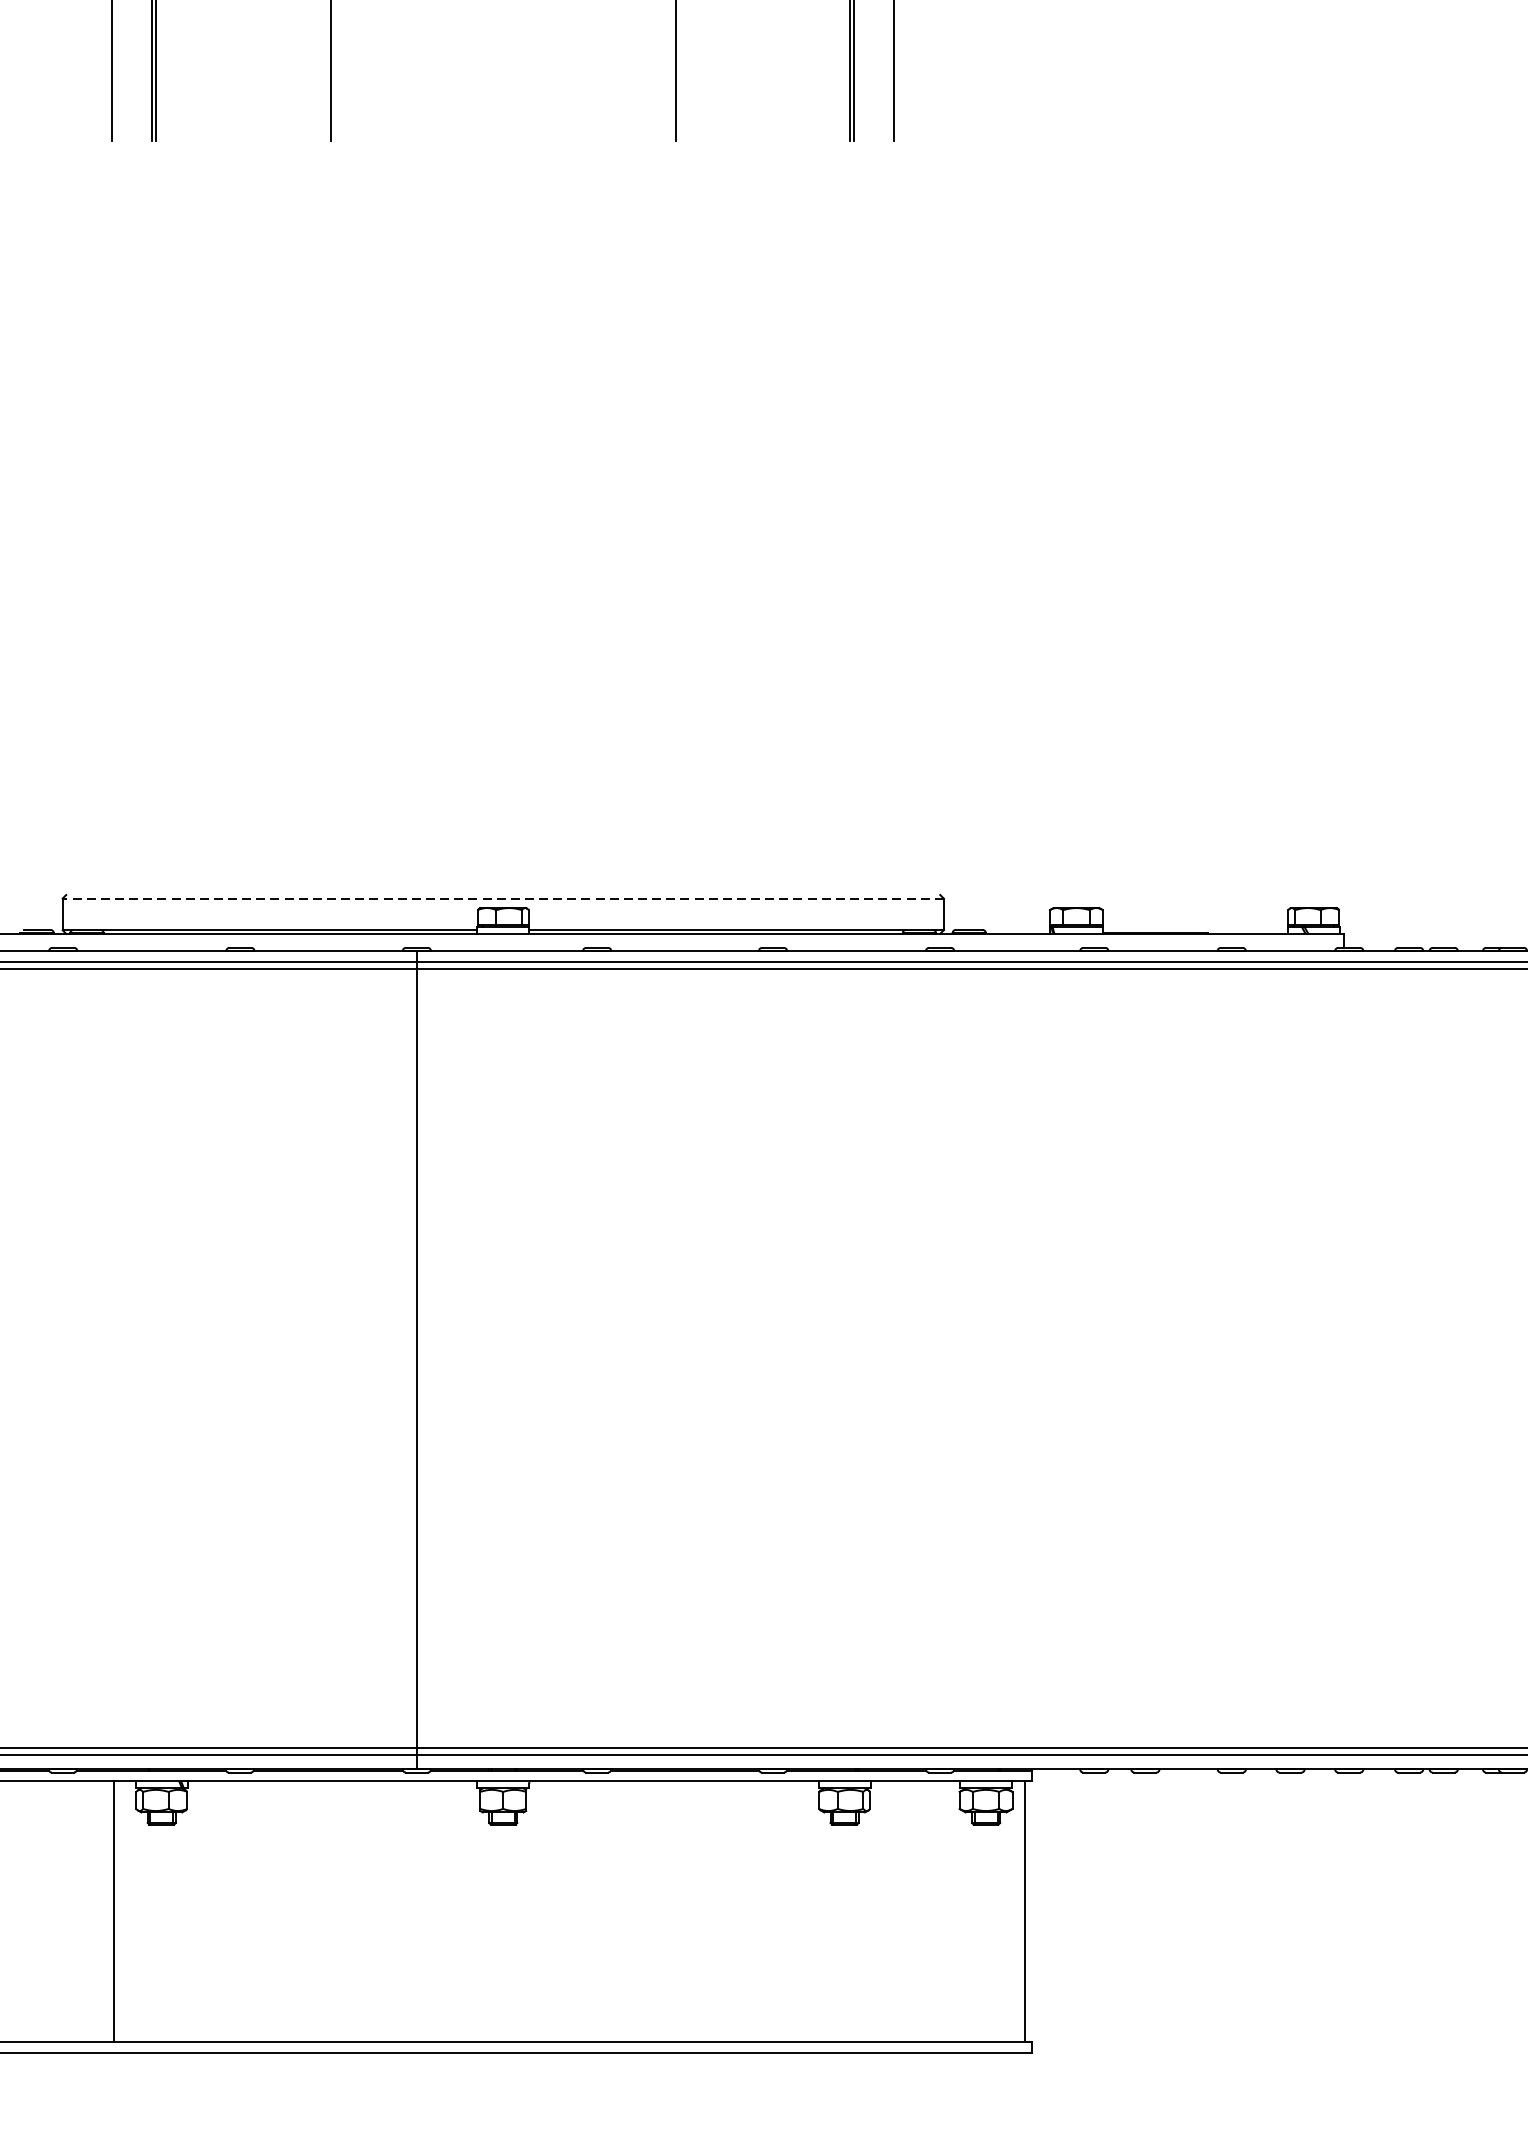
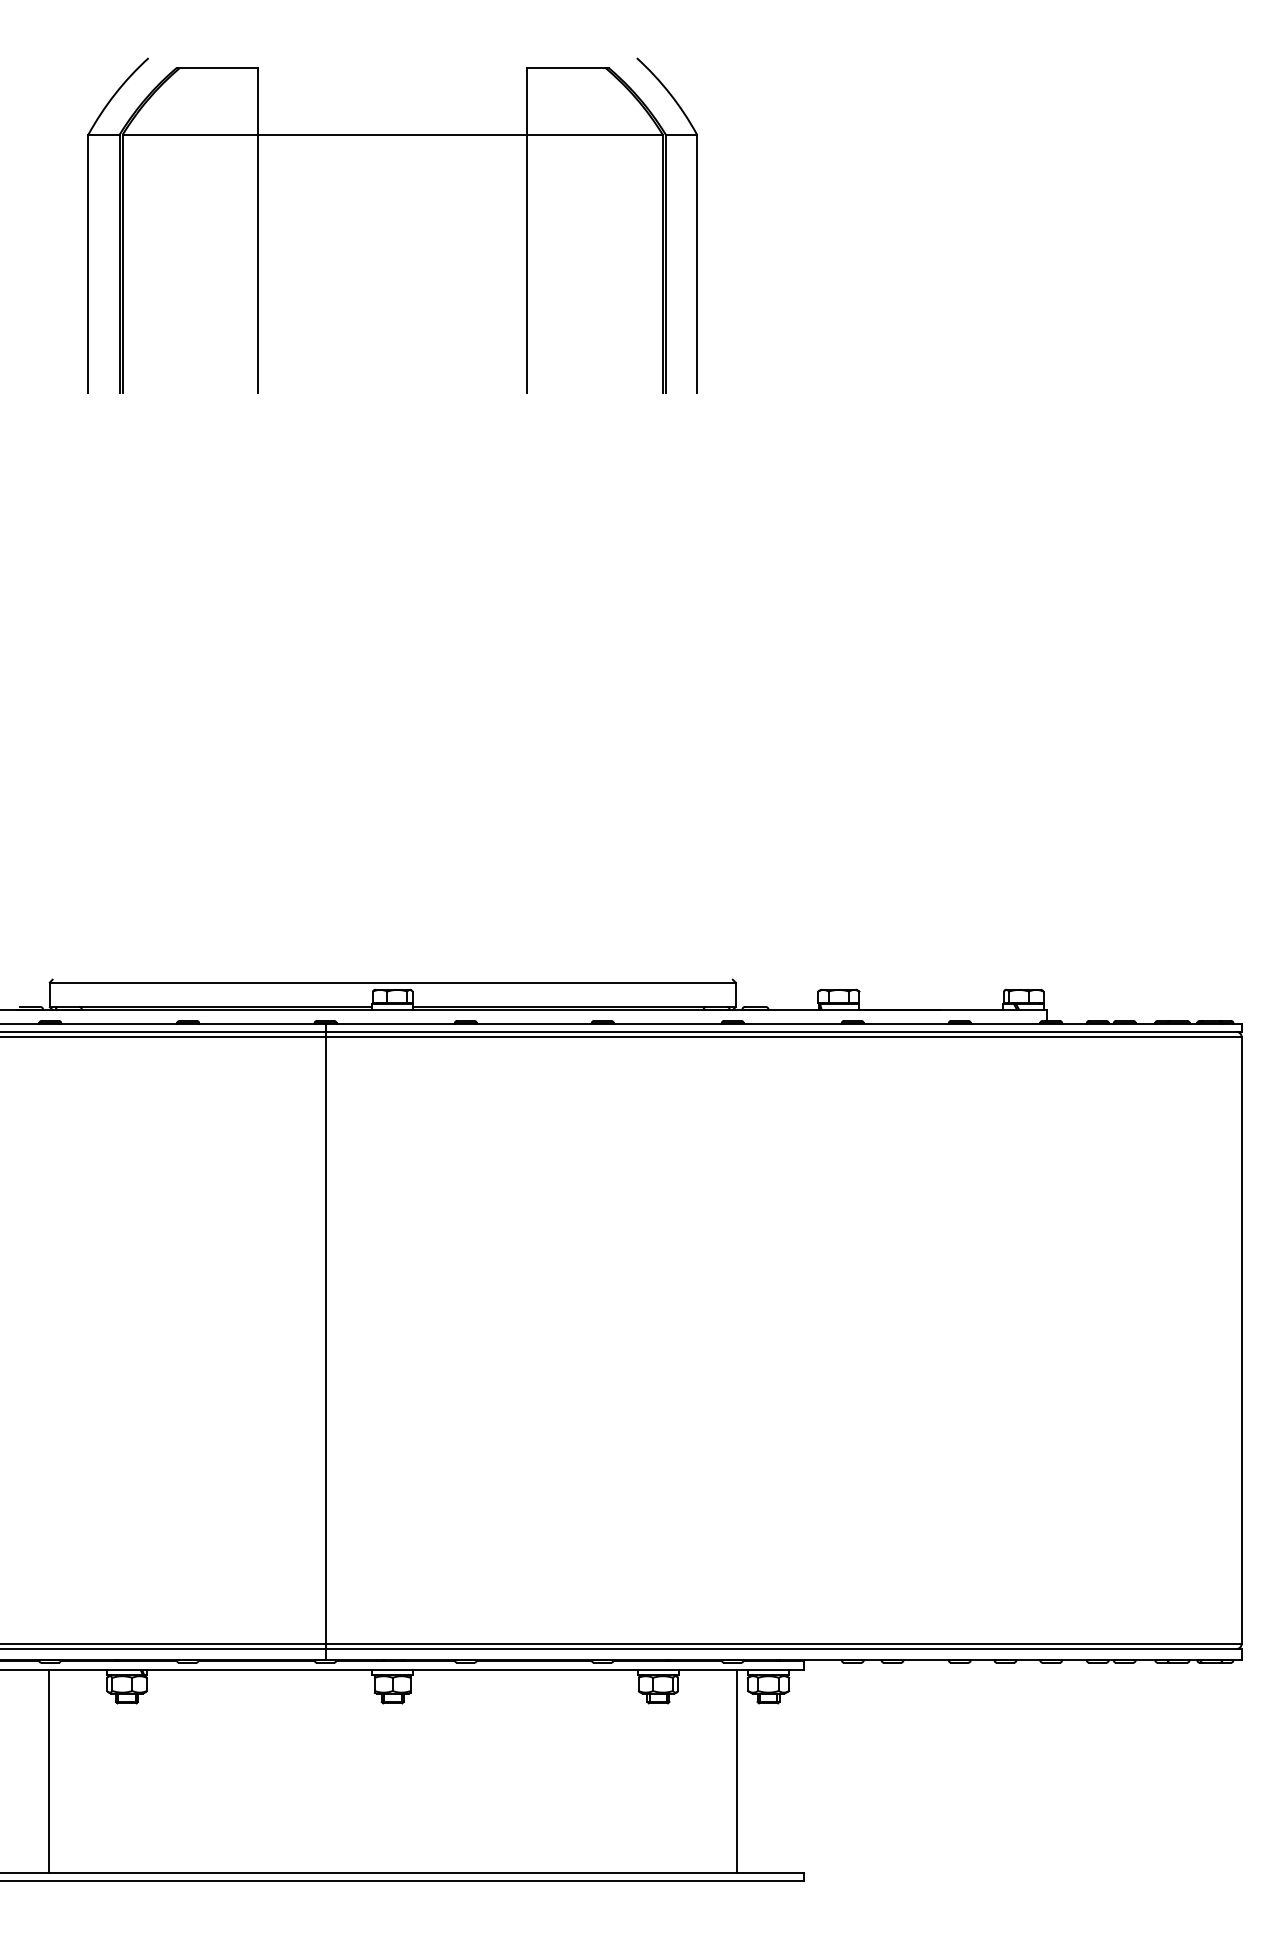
line: (502, 898) -> (392, 982), dashed -> solid
line: (113, 1911) -> (48, 1770), moved
line: (1024, 1911) -> (736, 1770), moved

